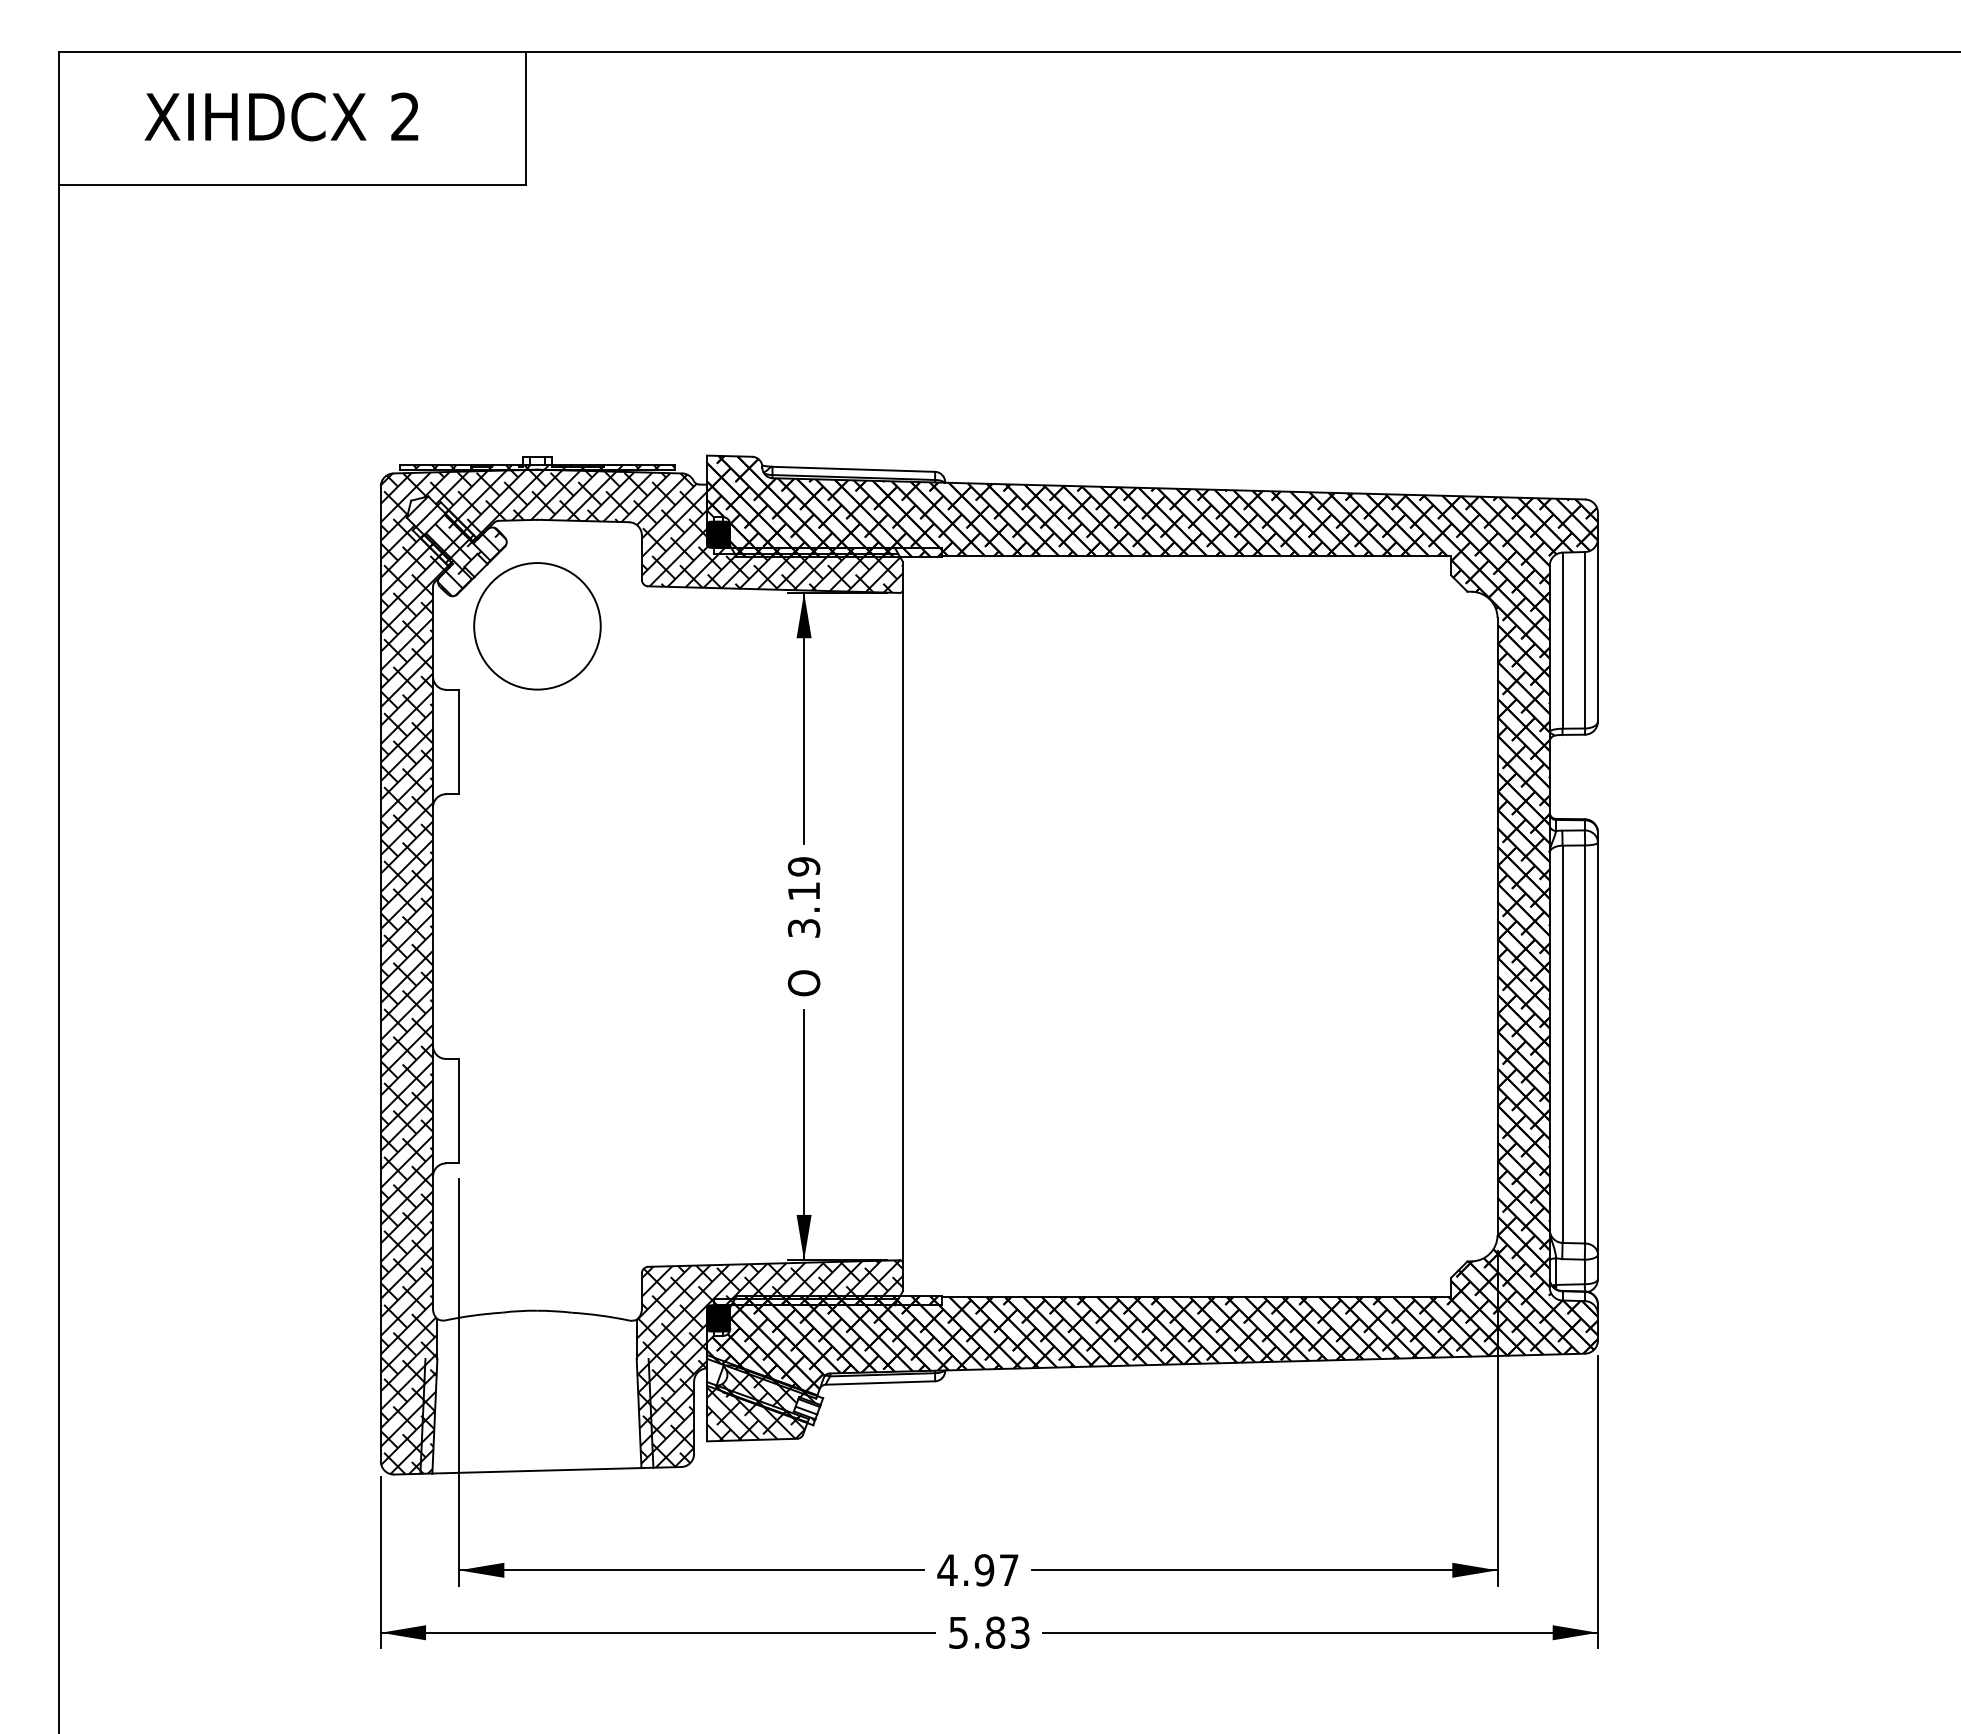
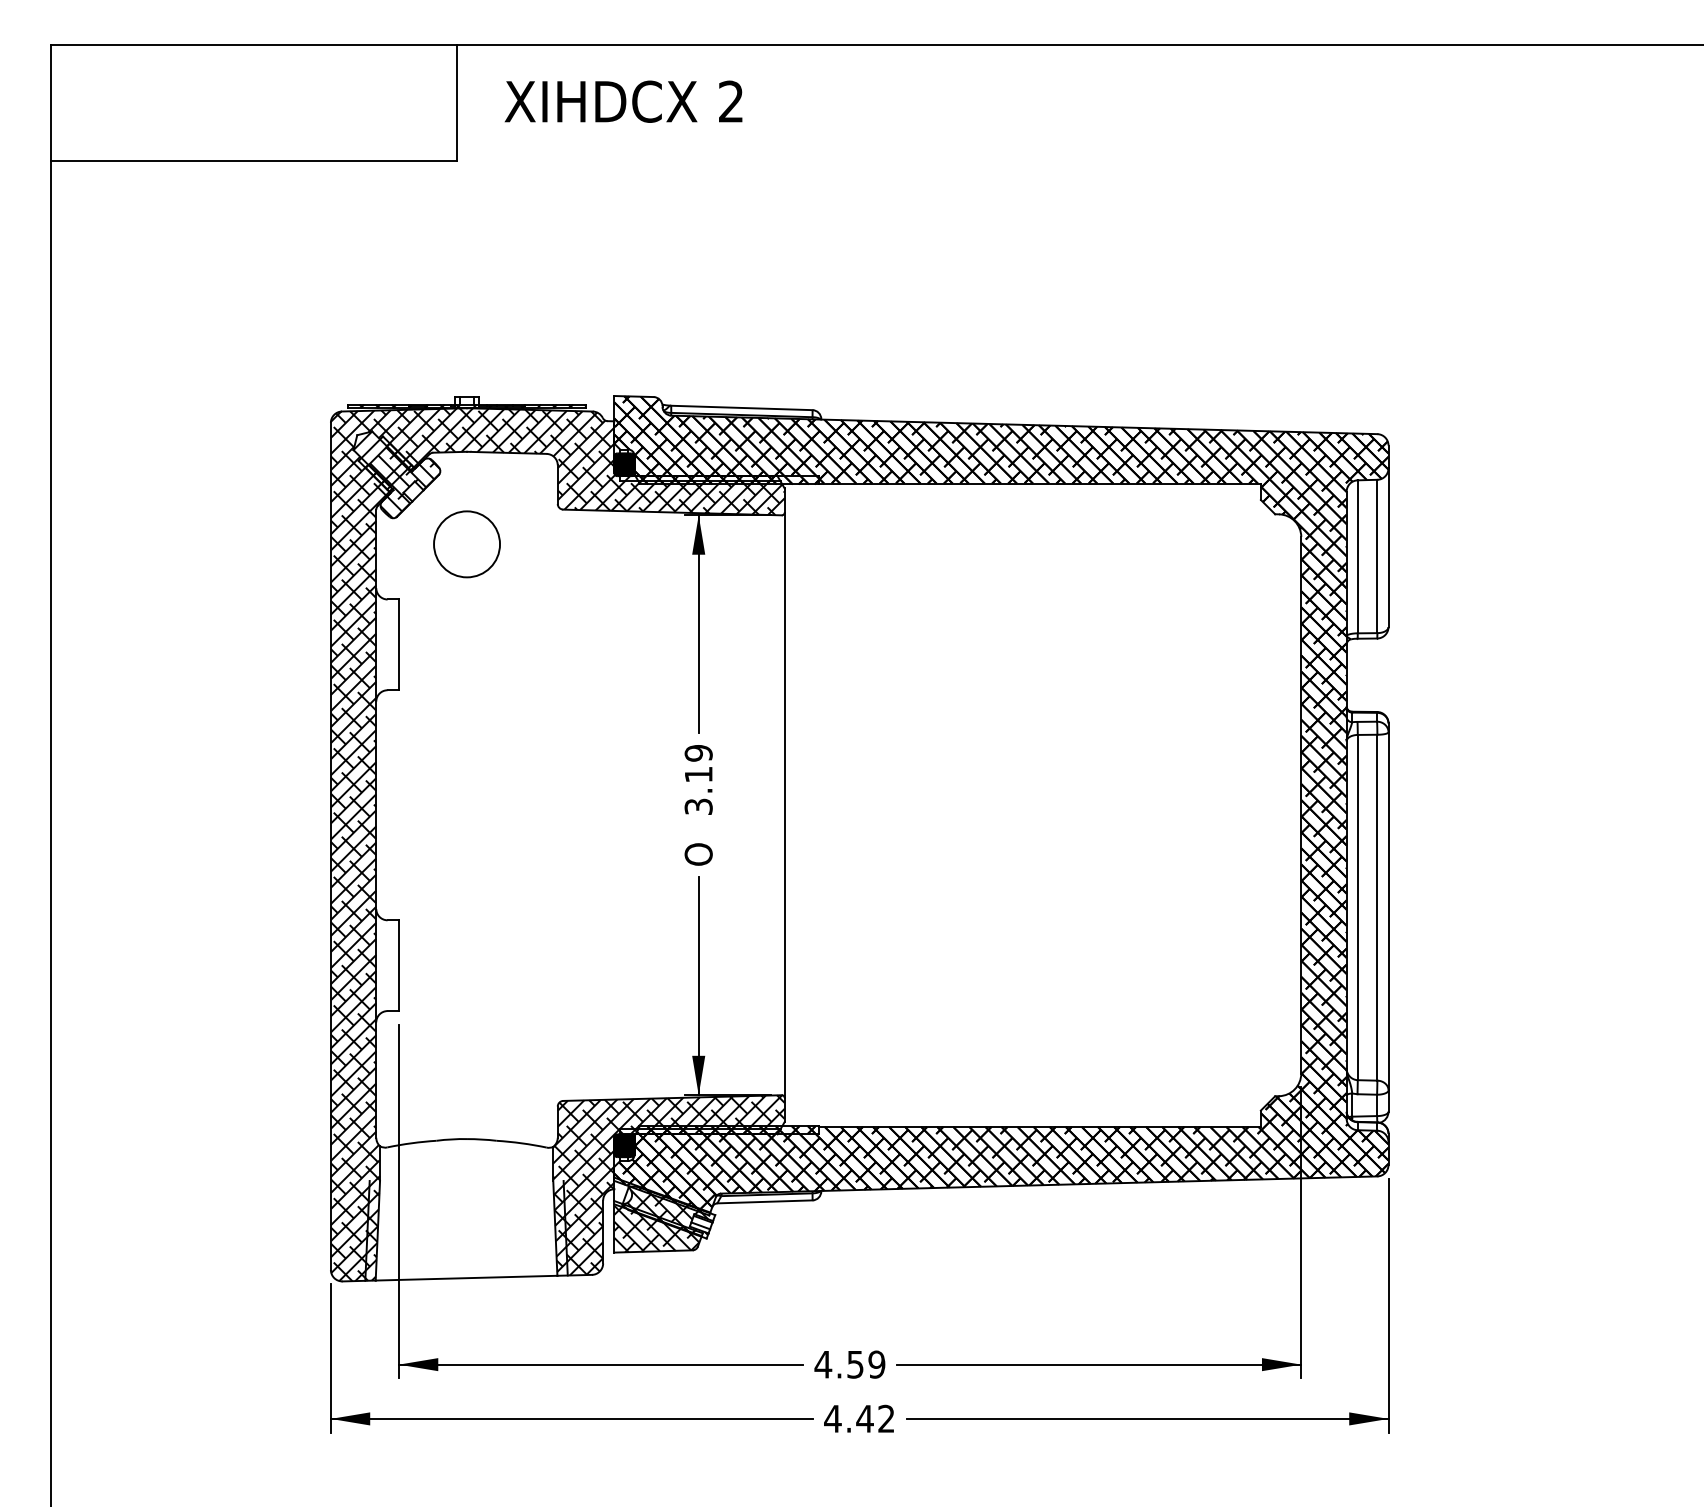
text: (281, 116) -> (623, 101), moved
circle: (538, 626) -> (467, 544), size x0.6
text: (997, 1570) -> (866, 1364), 4.97 -> 4.59
text: (989, 1632) -> (859, 1418), 5.83 -> 4.42

